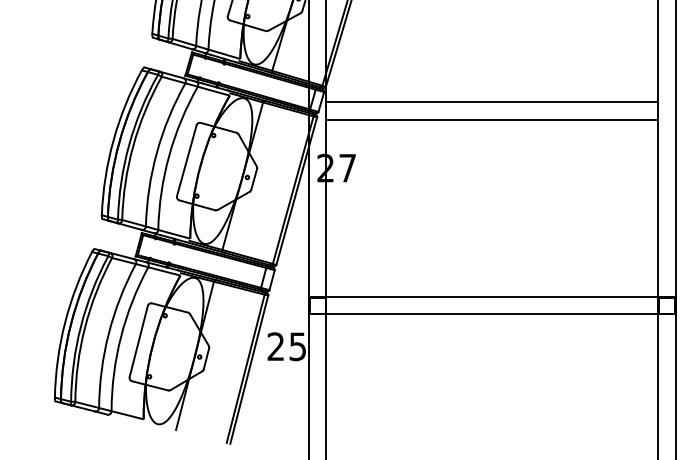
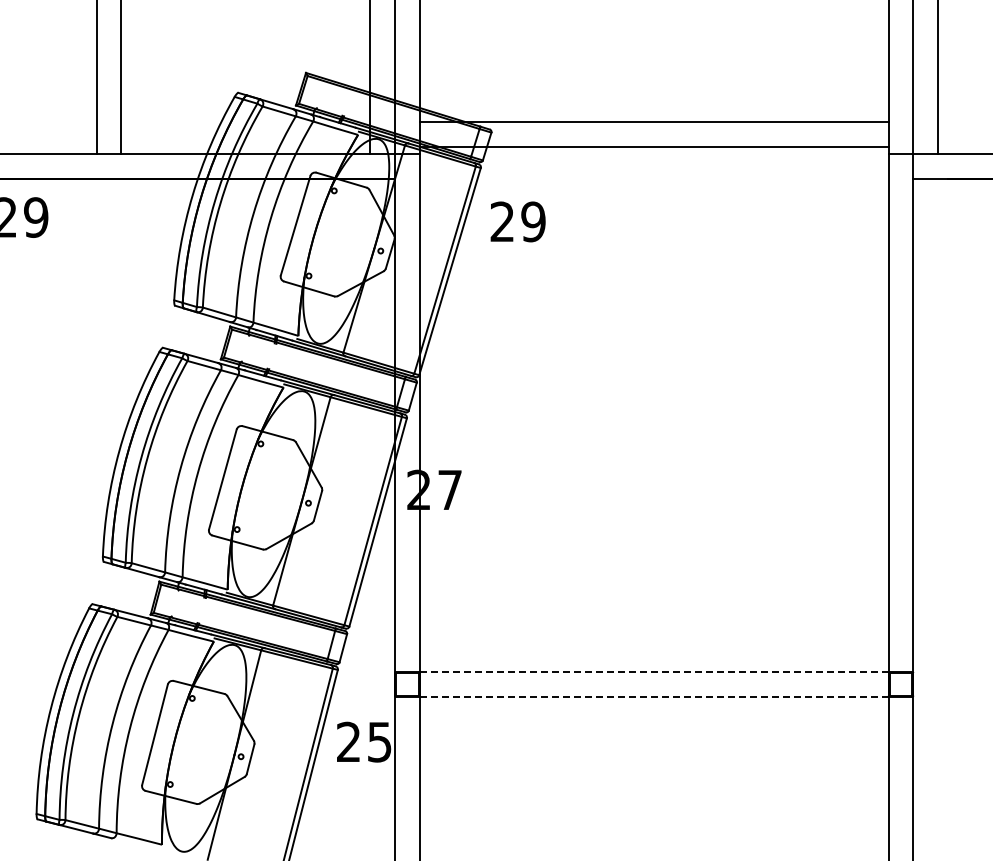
line: (491, 102) -> (653, 397), removed
line: (491, 119) -> (653, 421), removed
line: (491, 296) -> (653, 671), solid -> dashed
line: (491, 314) -> (653, 696), solid -> dashed

